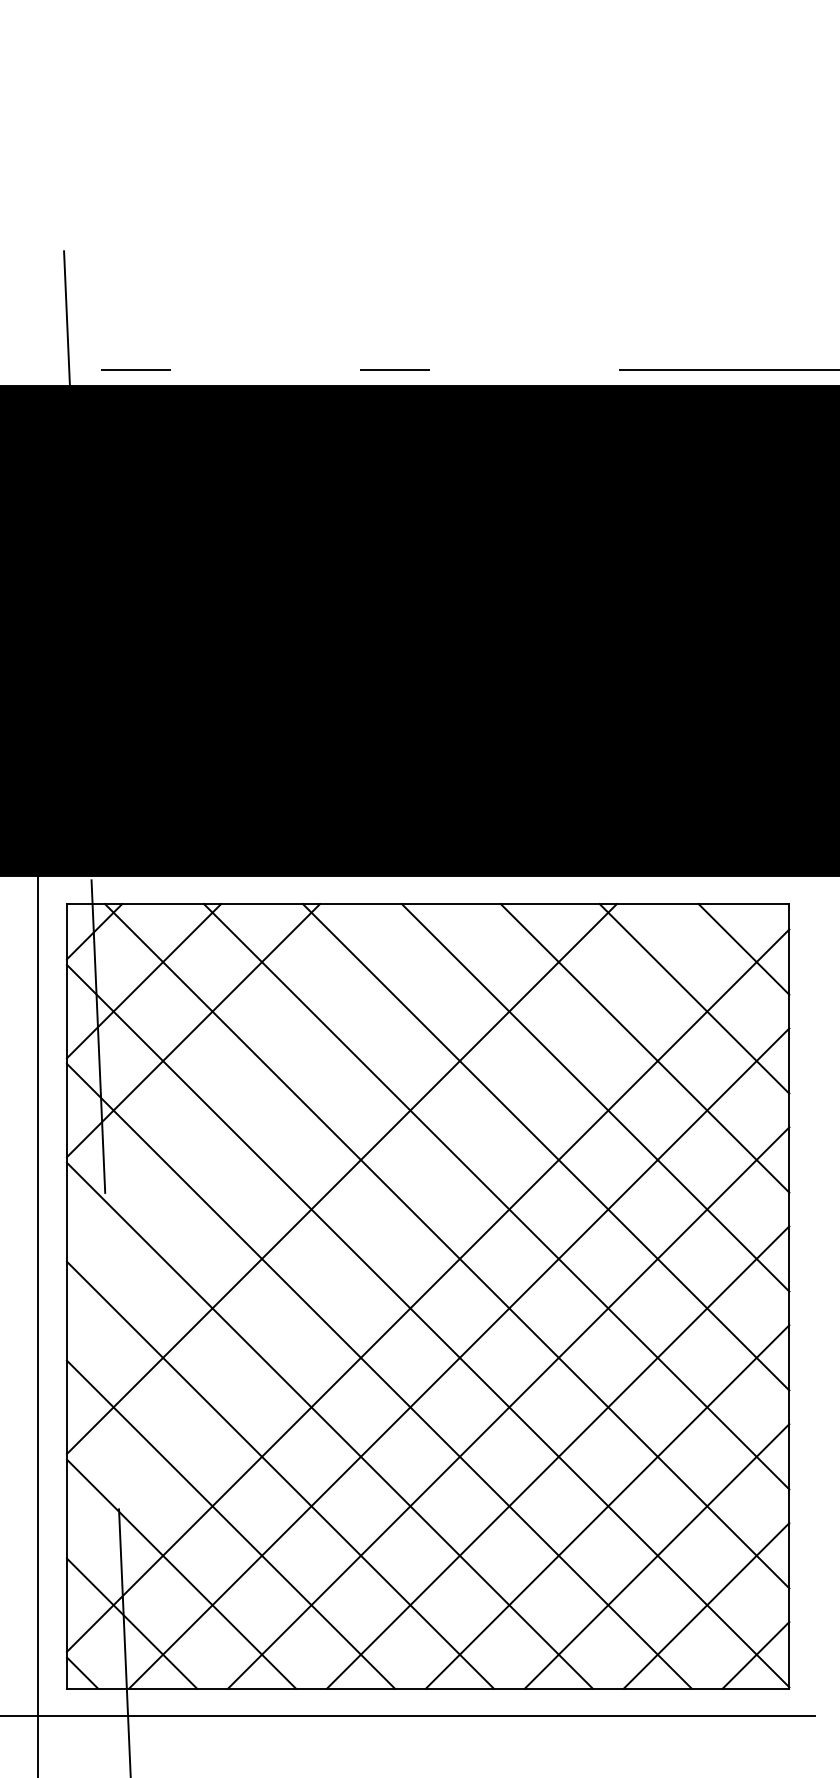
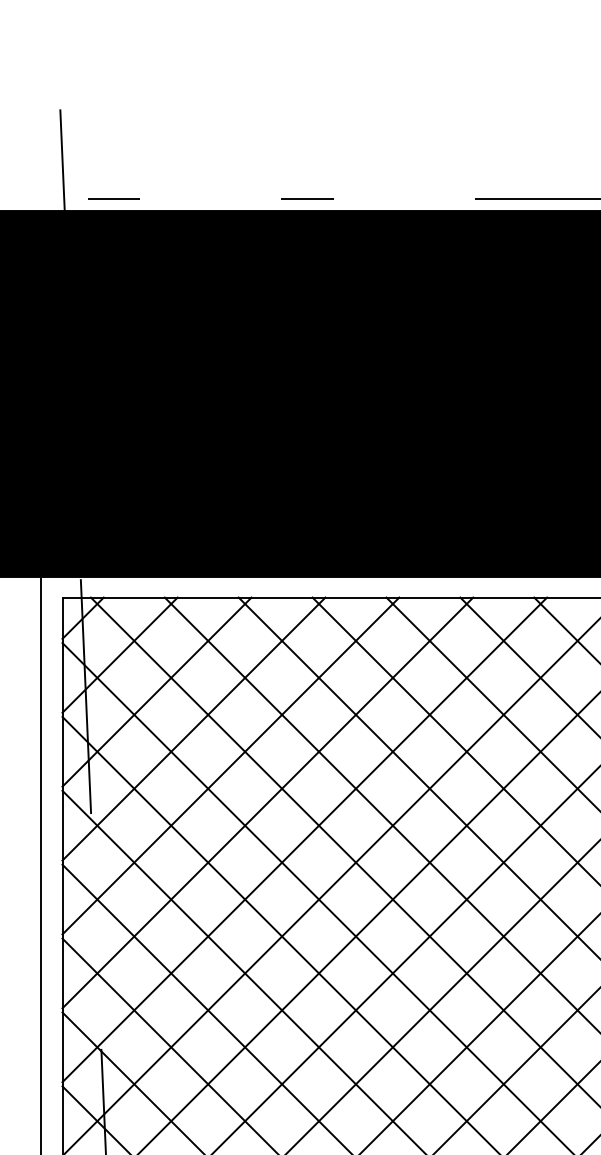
line: (242, 1080) -> (193, 729), added
line: (292, 1129) -> (230, 765), added
line: (390, 1228) -> (304, 839), added

